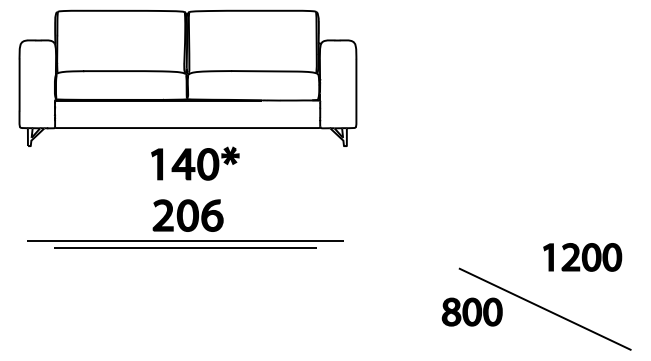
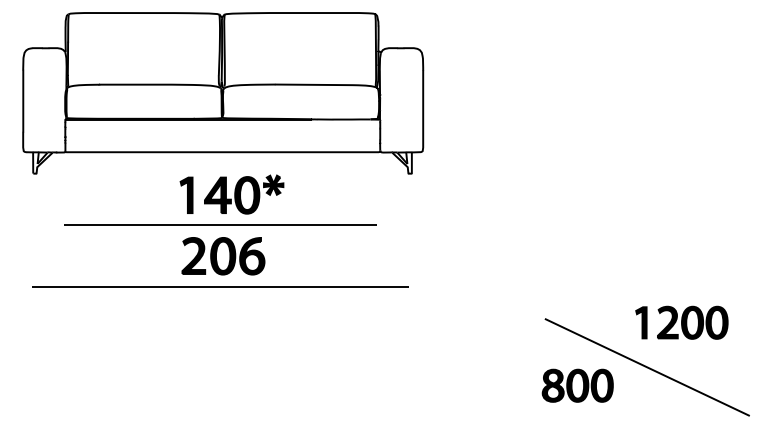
line: (185, 247) -> (220, 224), moved
part: (582, 257) -> (681, 322), moved
part: (472, 311) -> (577, 385), moved

